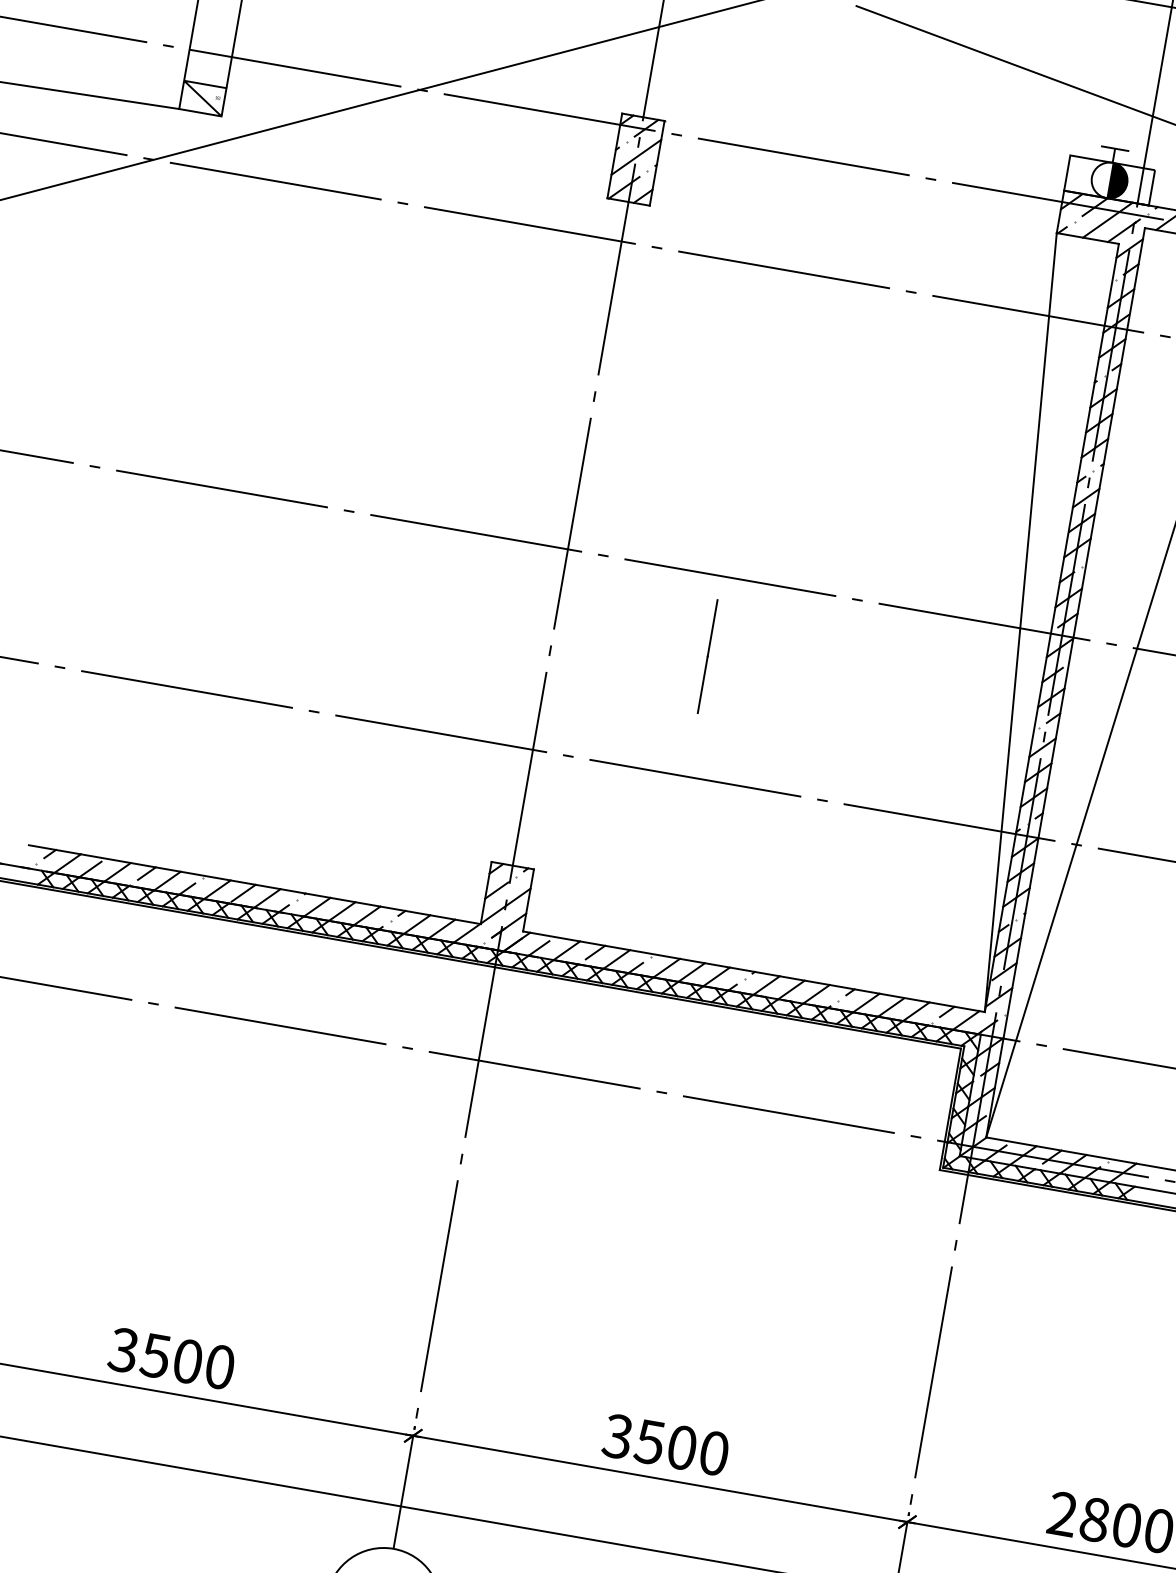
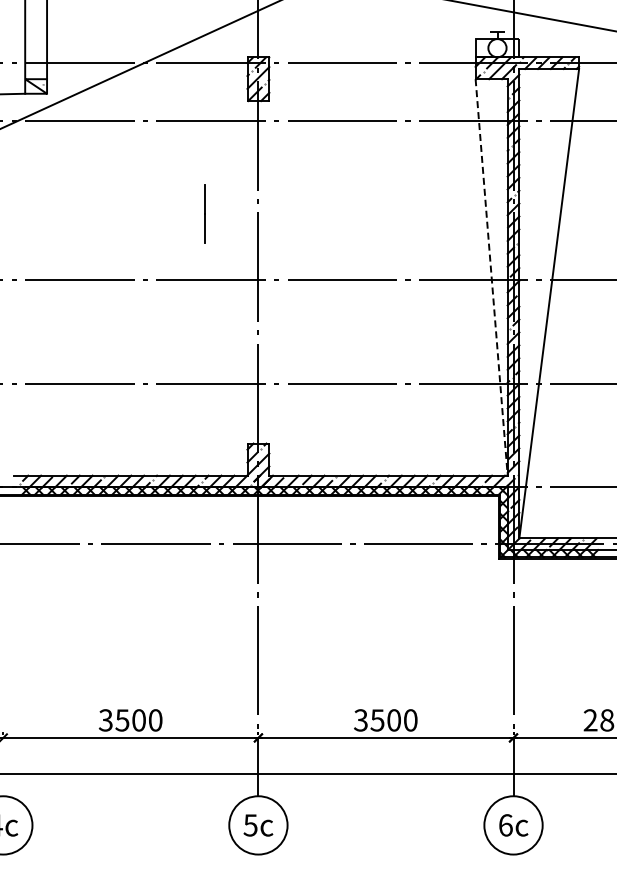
fill: (1117, 182) -> (501, 48), removed
line: (1020, 622) -> (491, 277), solid -> dashed
line: (707, 655) -> (204, 213), moved

